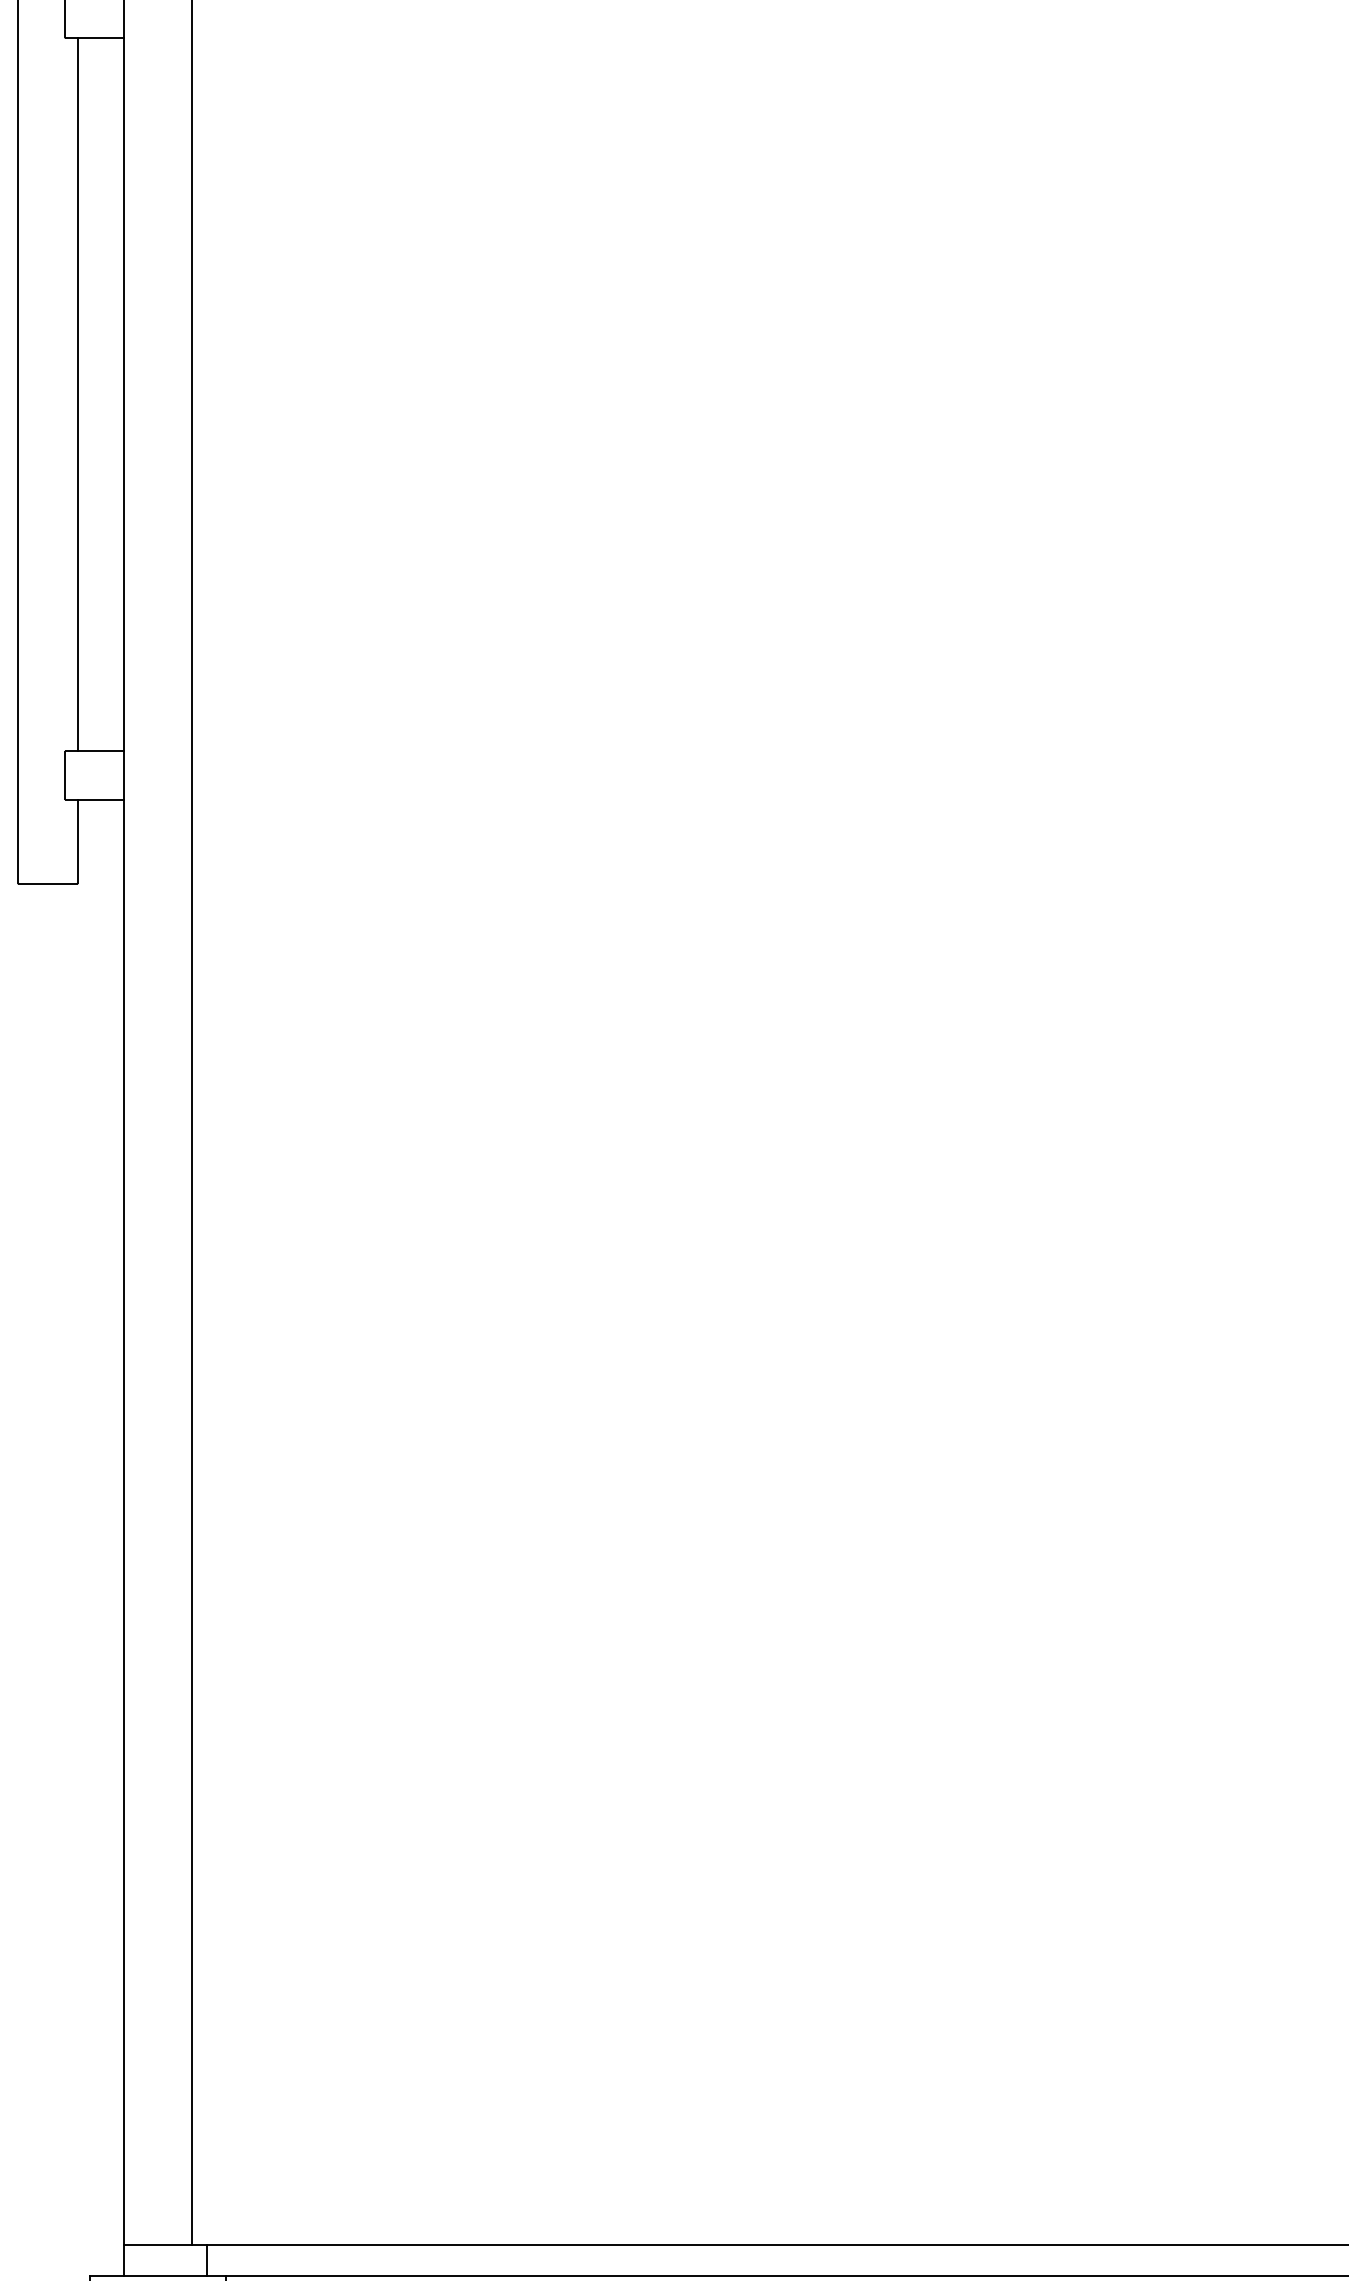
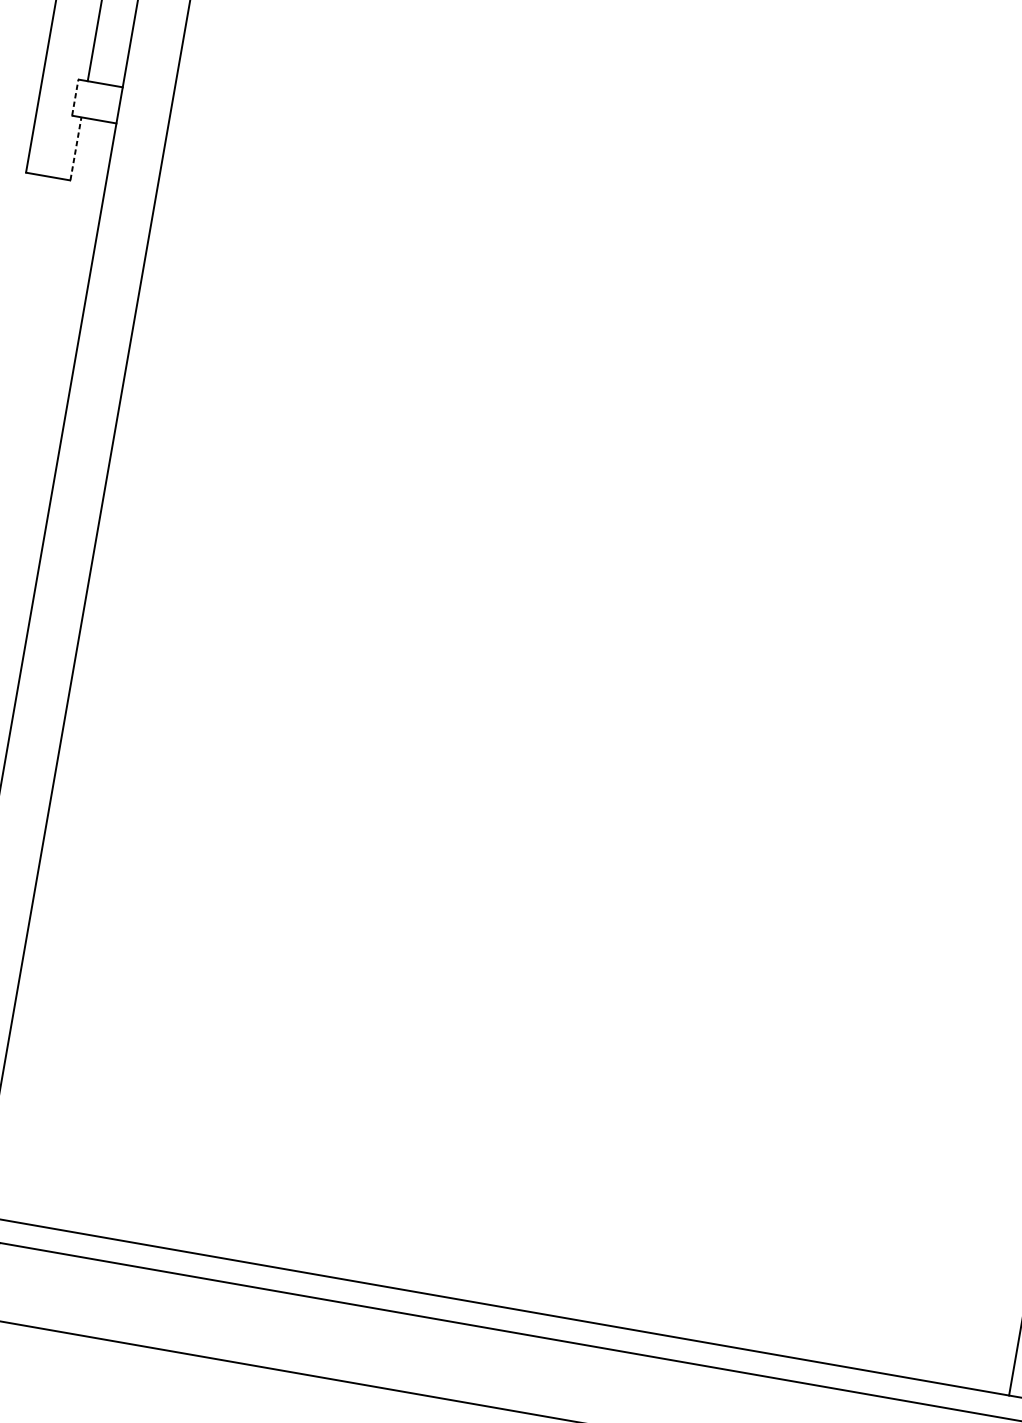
line: (65, 775) -> (75, 97), solid -> dashed
line: (77, 841) -> (75, 148), solid -> dashed

